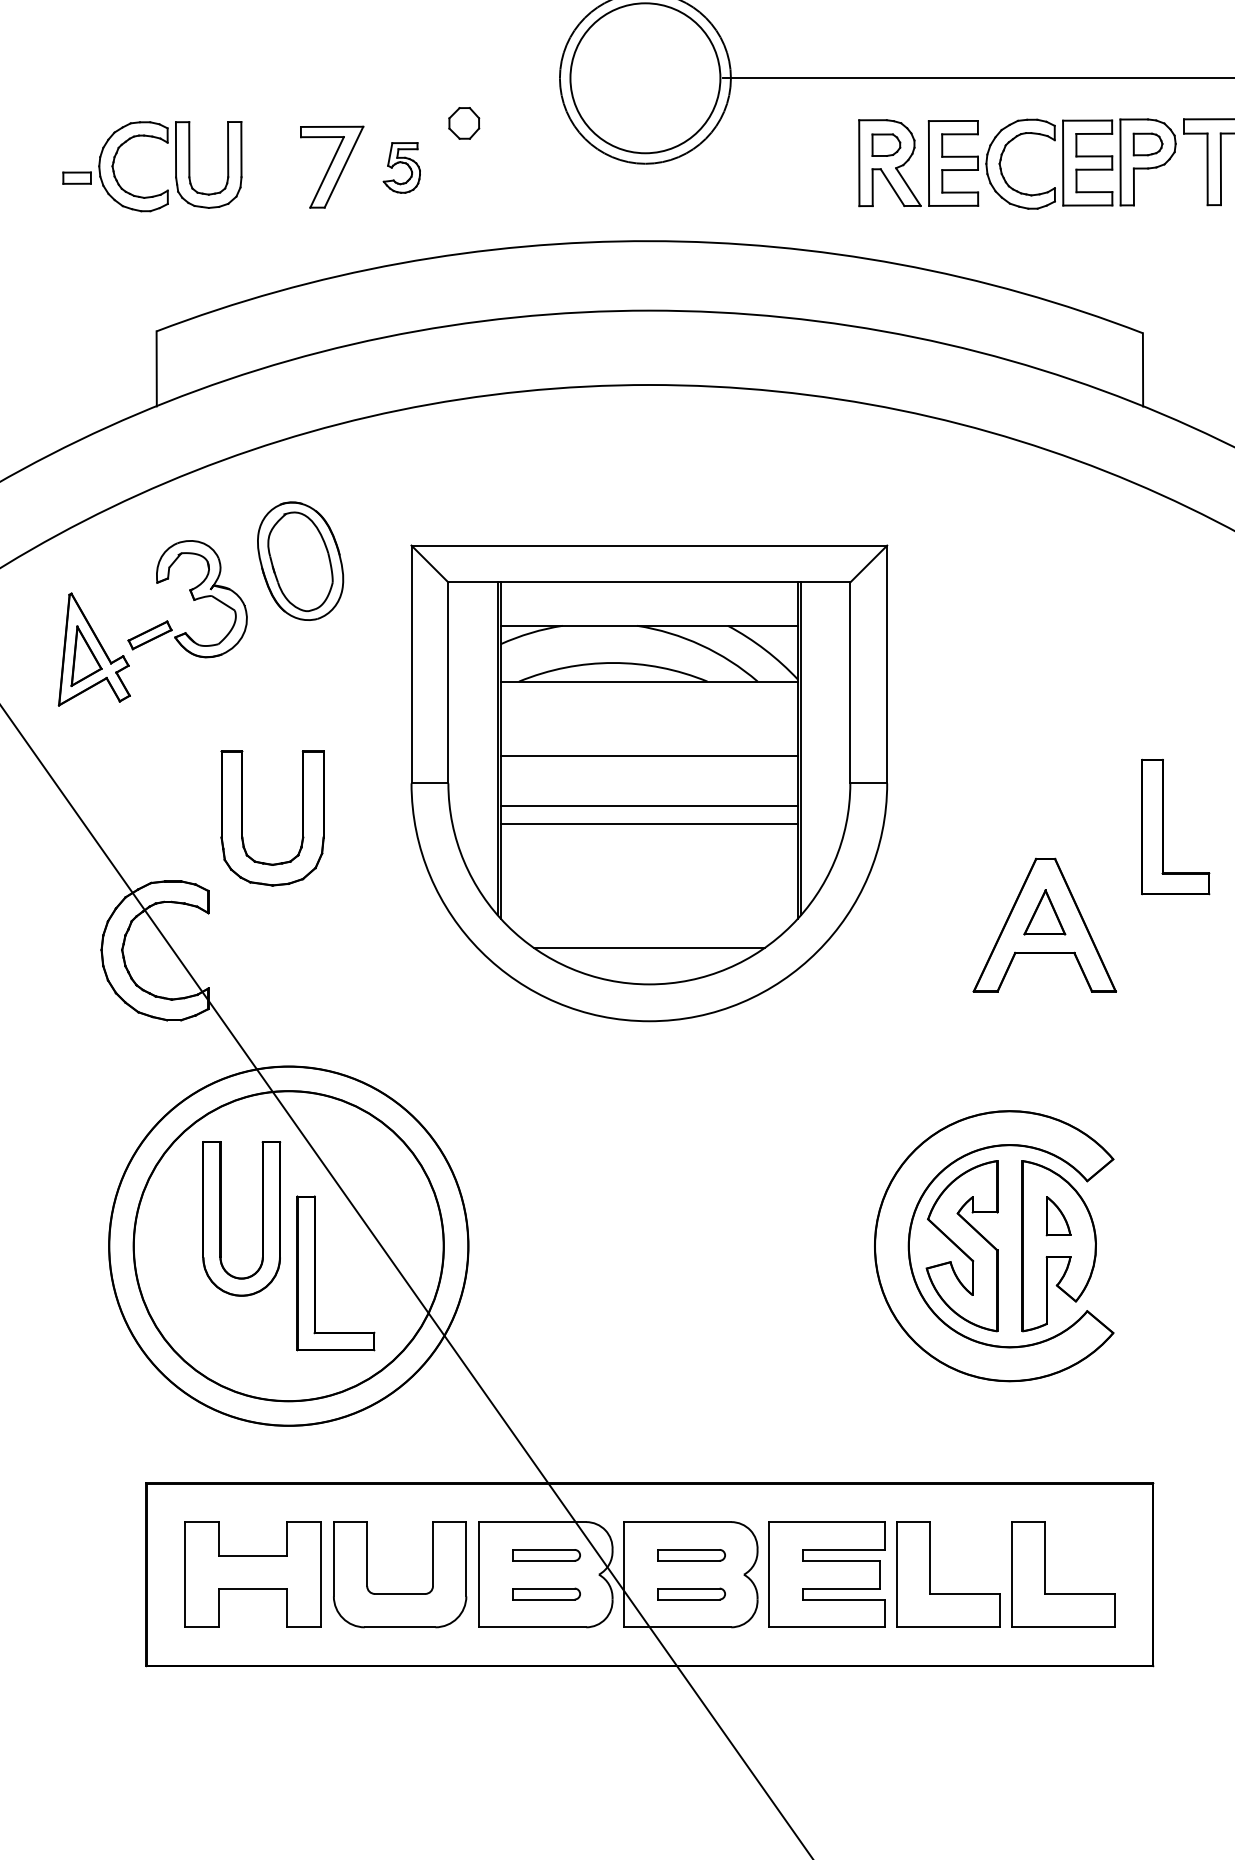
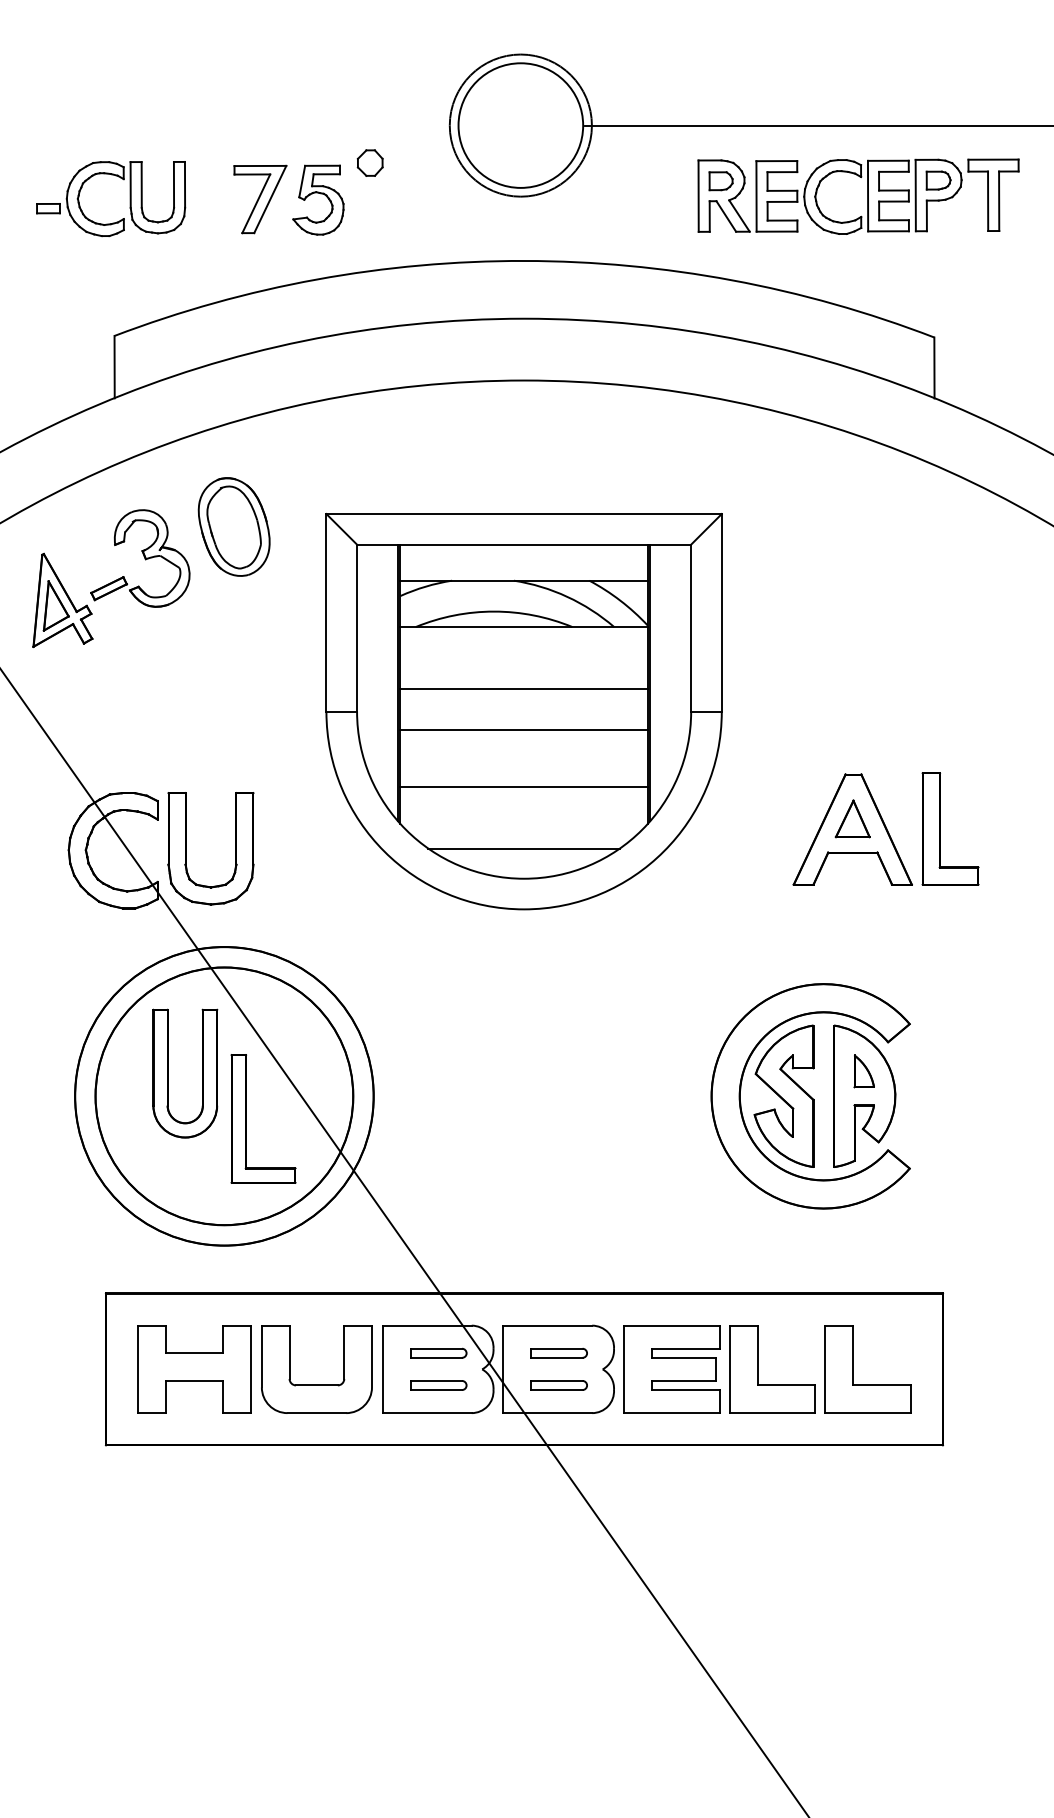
part: (401, 167) -> (318, 199), size x1.67
part: (243, 818) -> (186, 848), moved
line: (648, 824) -> (523, 786), moved
part: (1163, 826) -> (940, 828), moved

